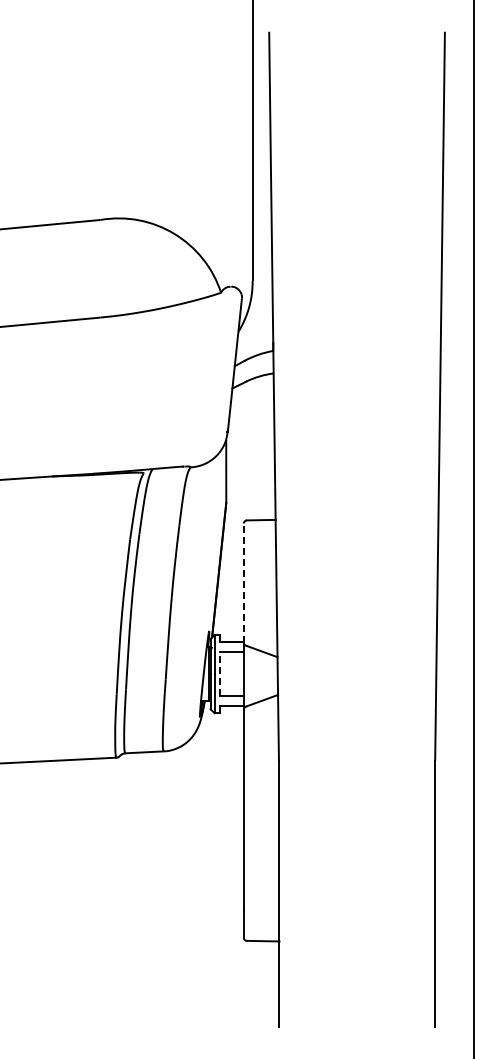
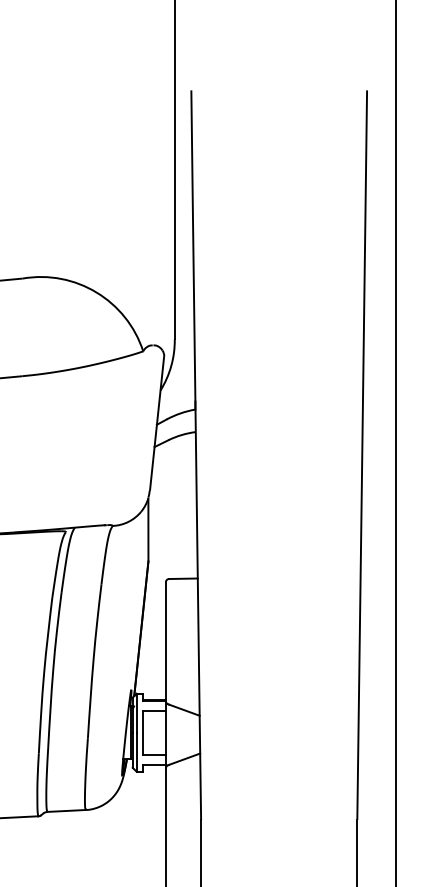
line: (243, 583) -> (165, 642), dashed -> solid
line: (220, 673) -> (142, 732), dashed -> solid

